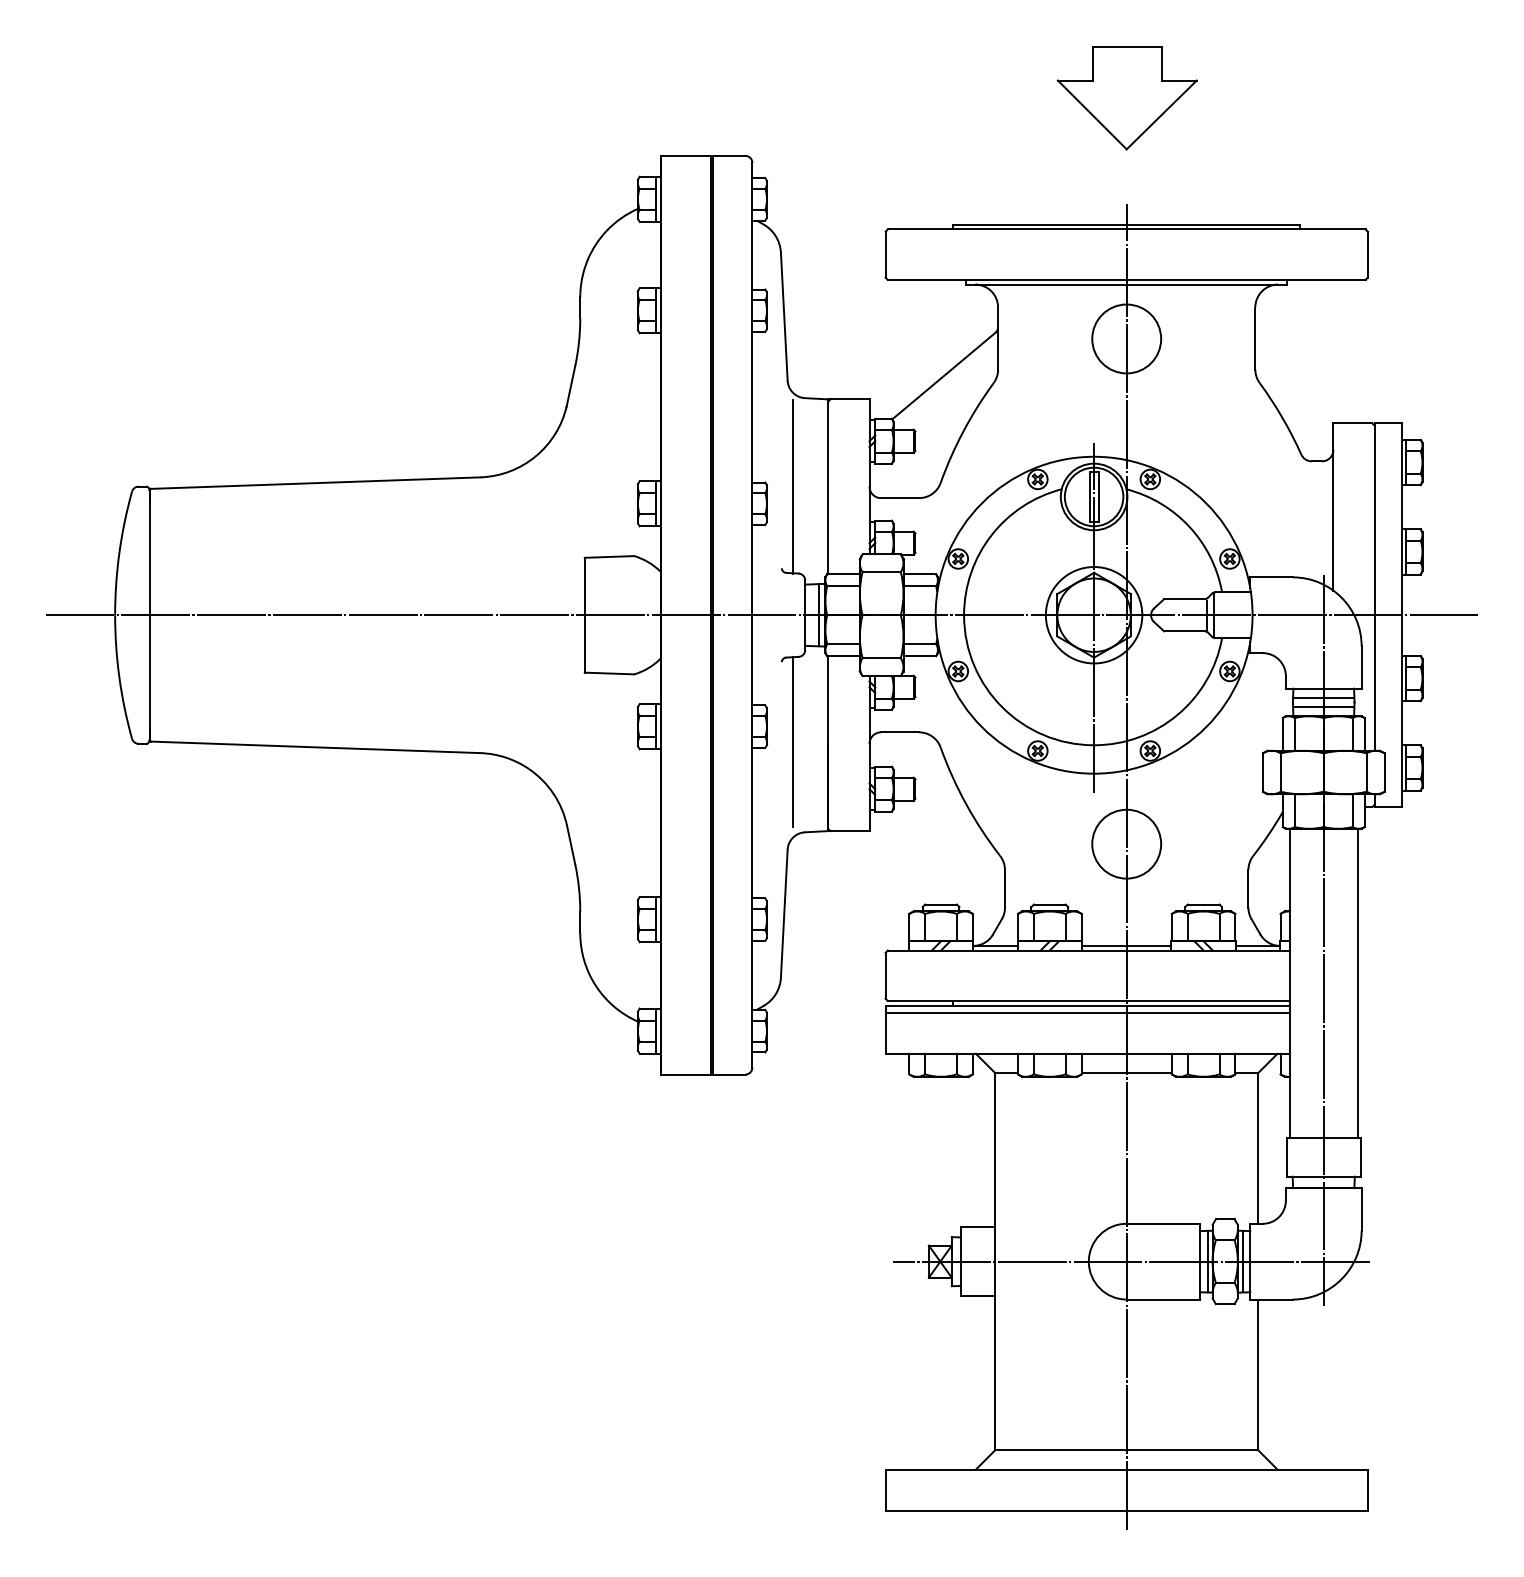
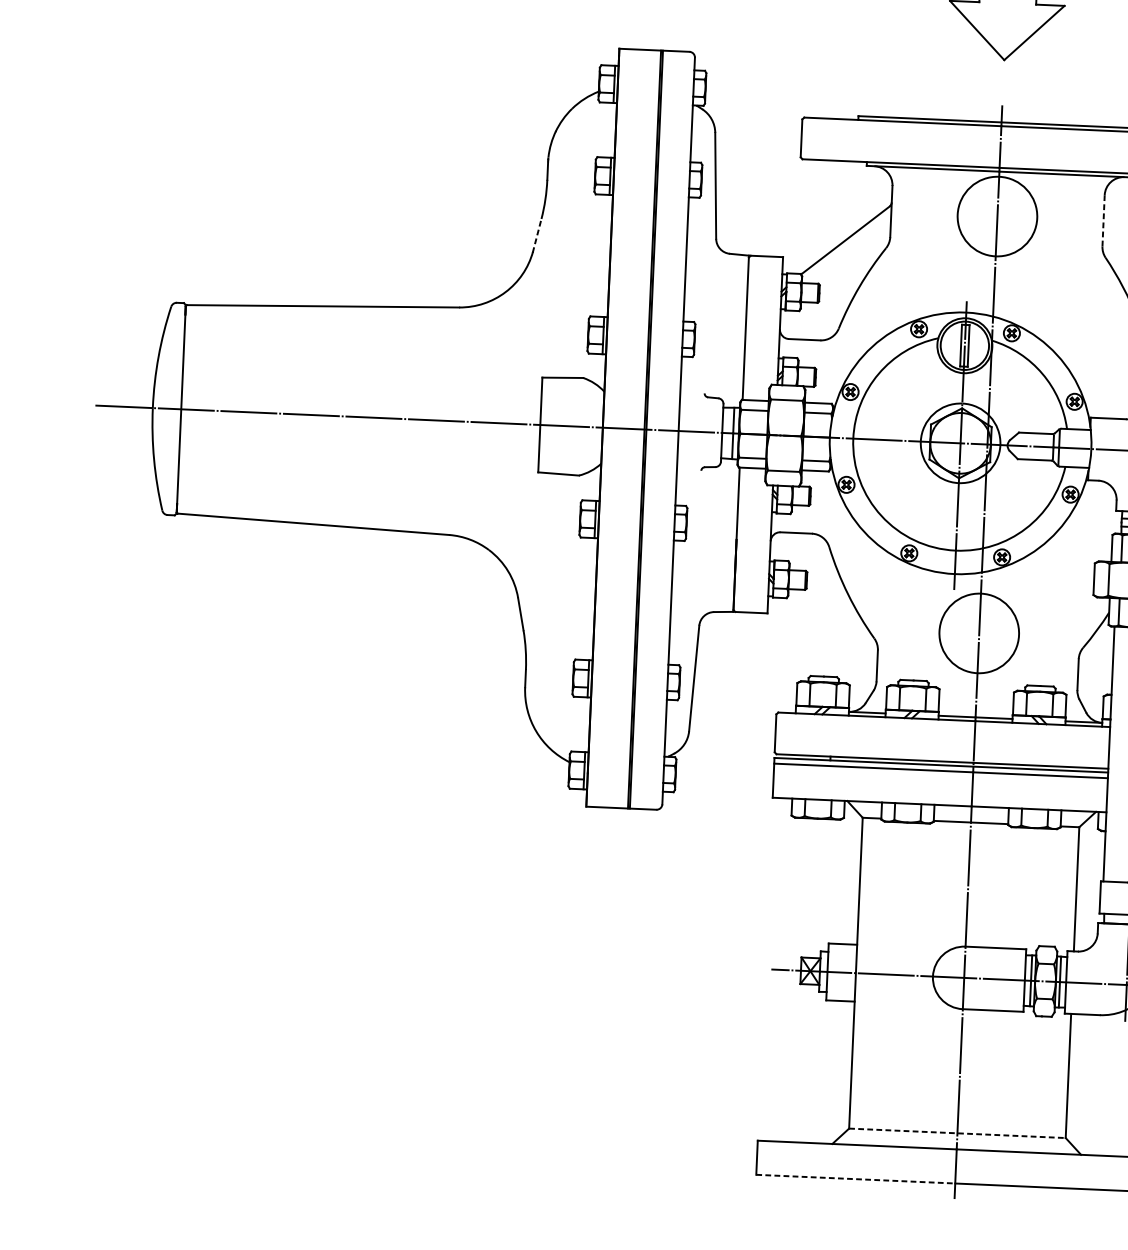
circle: (1126, 338) -> (997, 216), size x1.4
line: (1255, 339) -> (1103, 221), solid -> dashed
line: (570, 386) -> (536, 235), solid -> dashed
line: (793, 486) -> (717, 326), removed
line: (793, 741) -> (708, 536), removed
circle: (1126, 843) -> (979, 632), size x1.4
line: (1127, 1450) -> (958, 1133), solid -> dashed
line: (1006, 1510) -> (856, 1178), solid -> dashed

